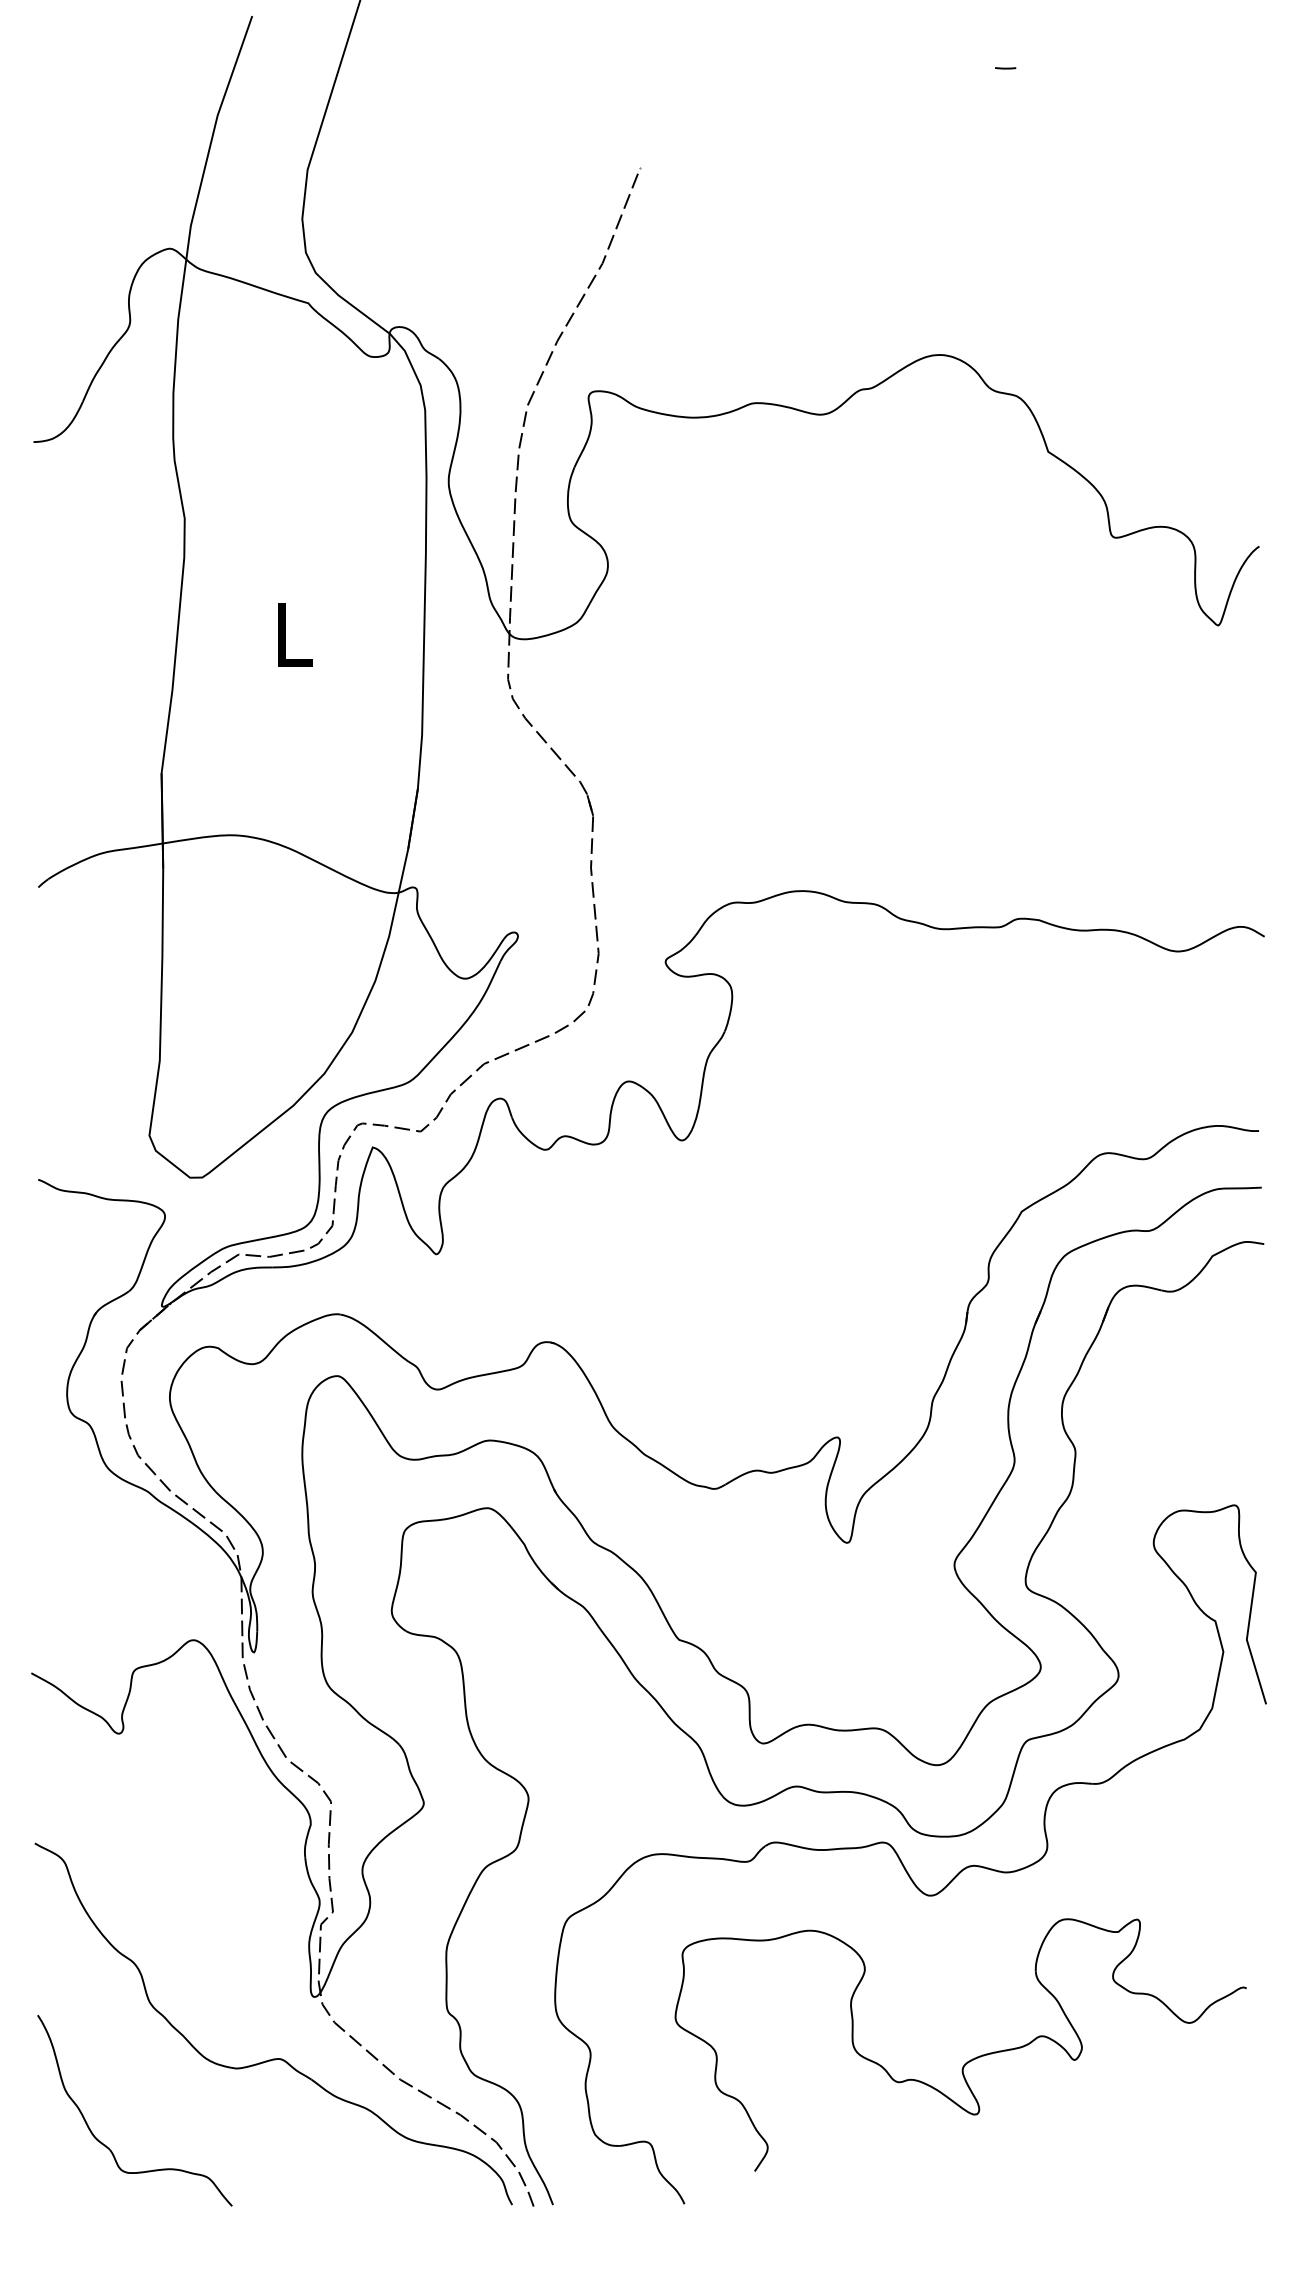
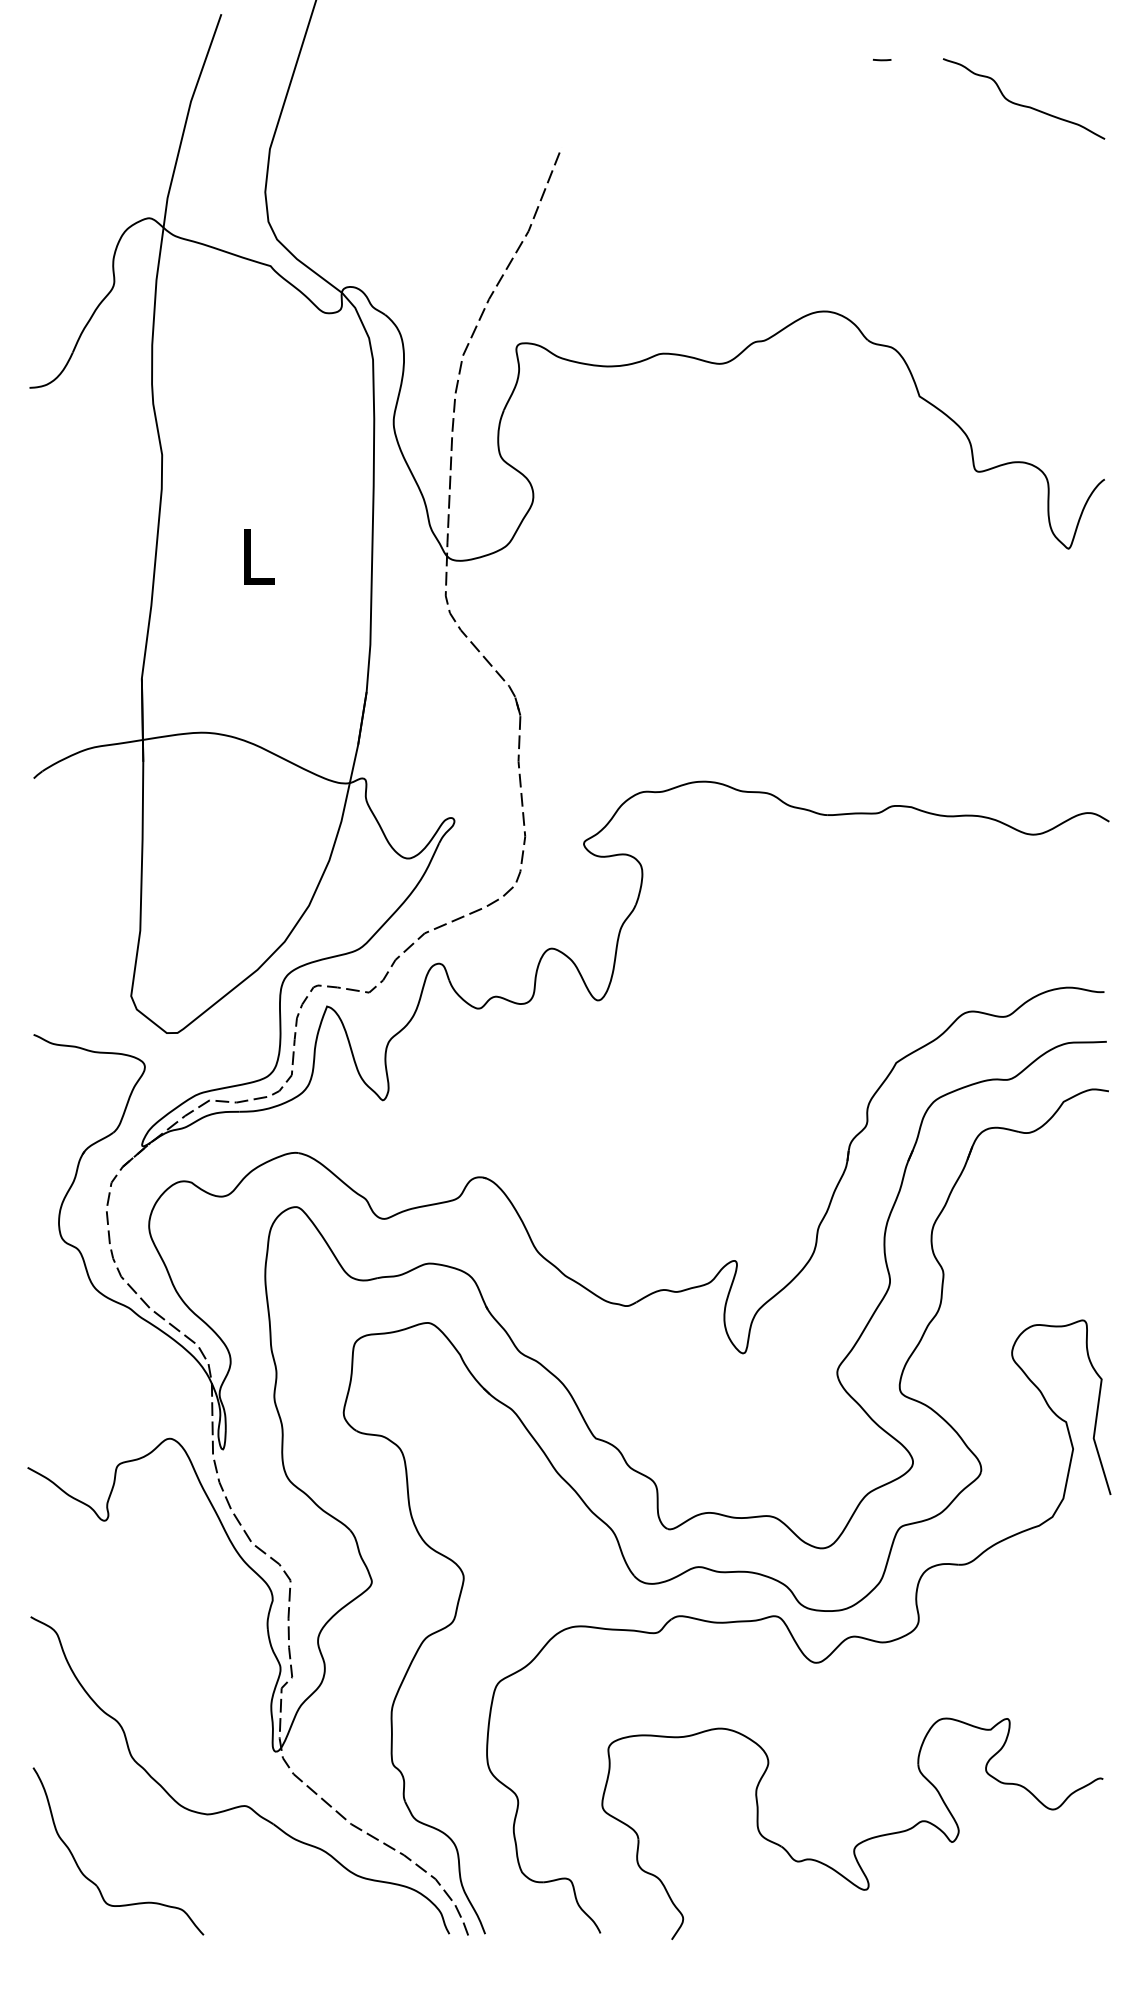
curve: (1166, 119) -> (1023, 104), added
part: (970, 2059) -> (861, 1841), moved

